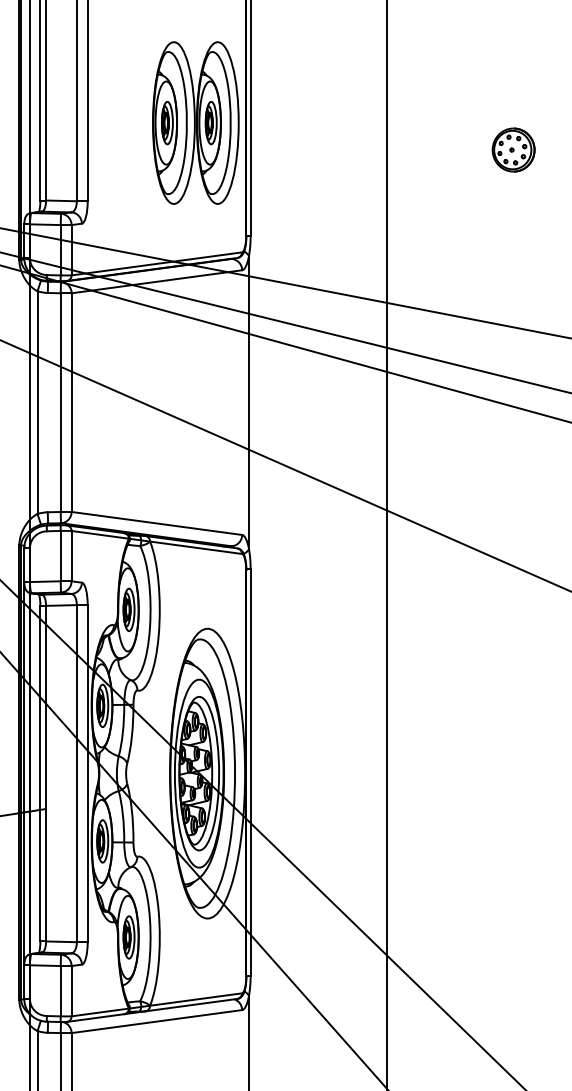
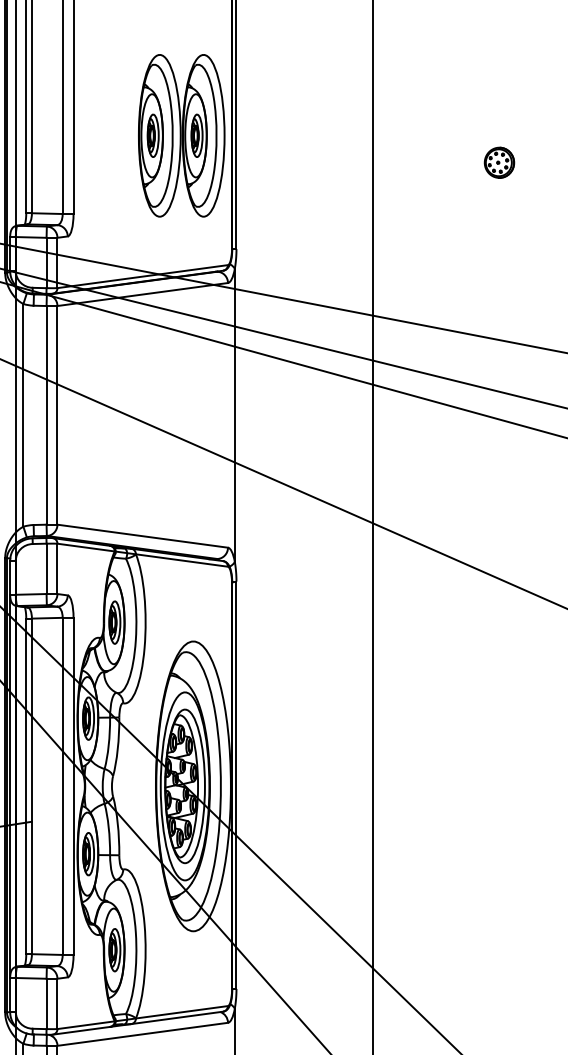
part: (513, 149) -> (499, 162), size x0.7

